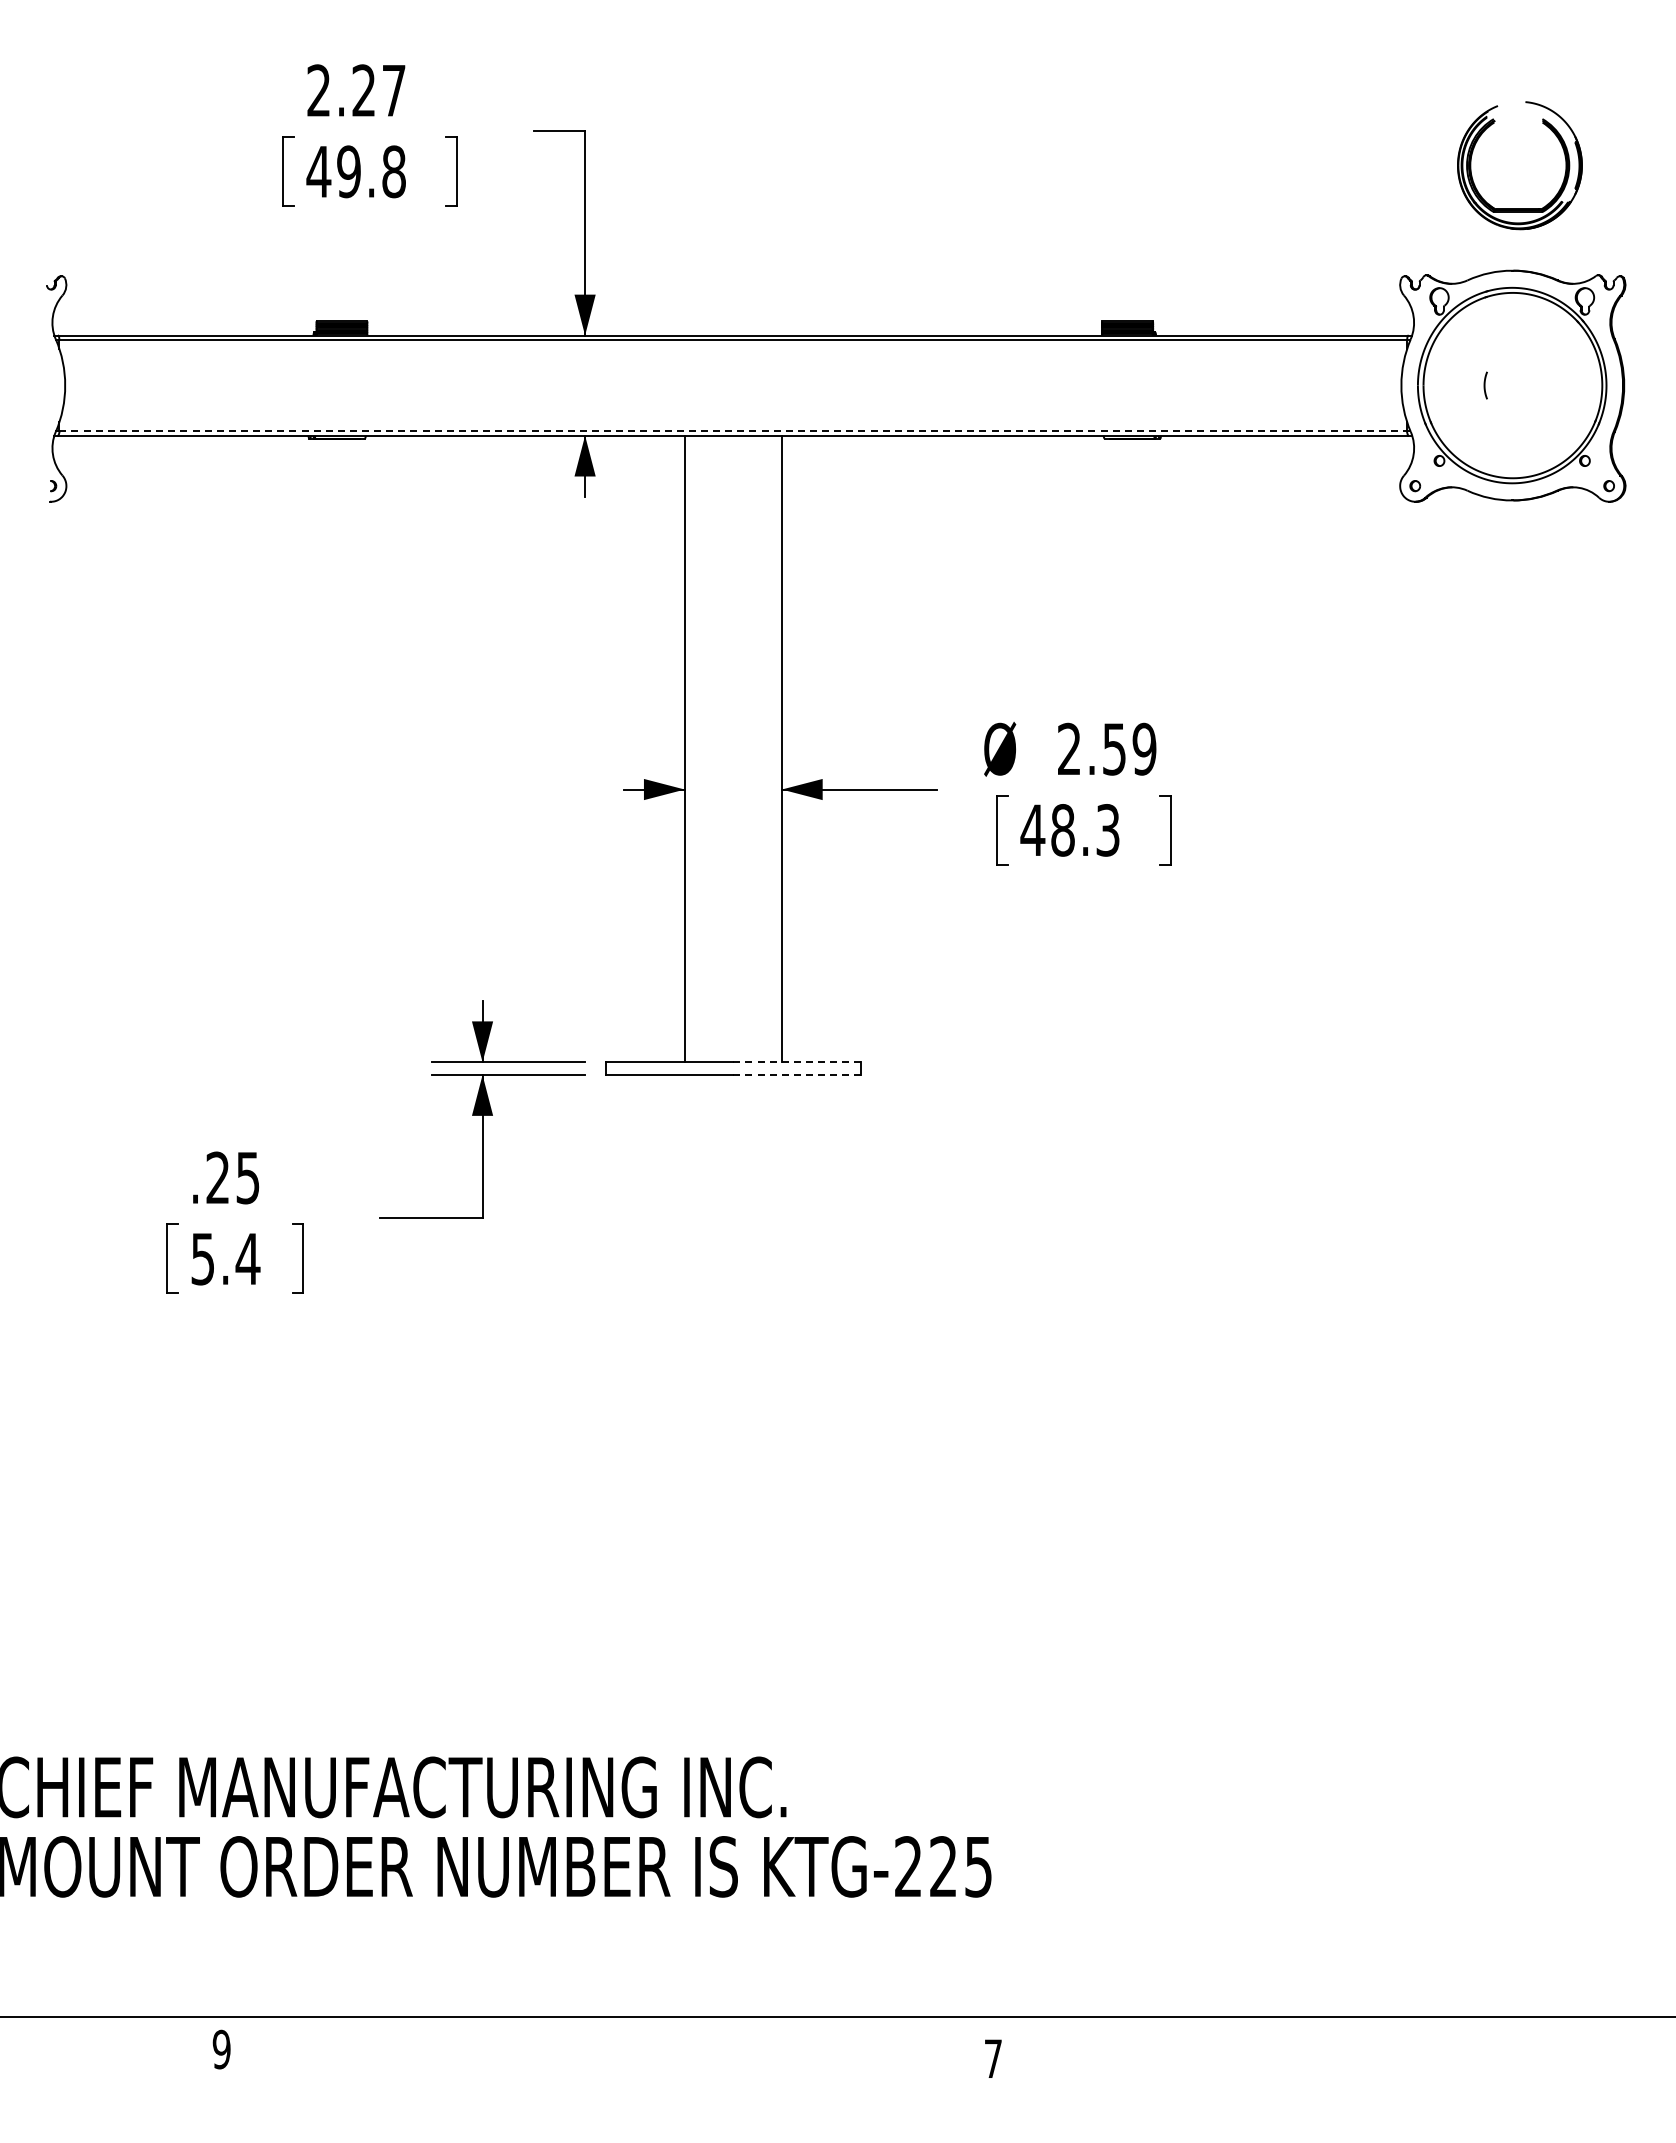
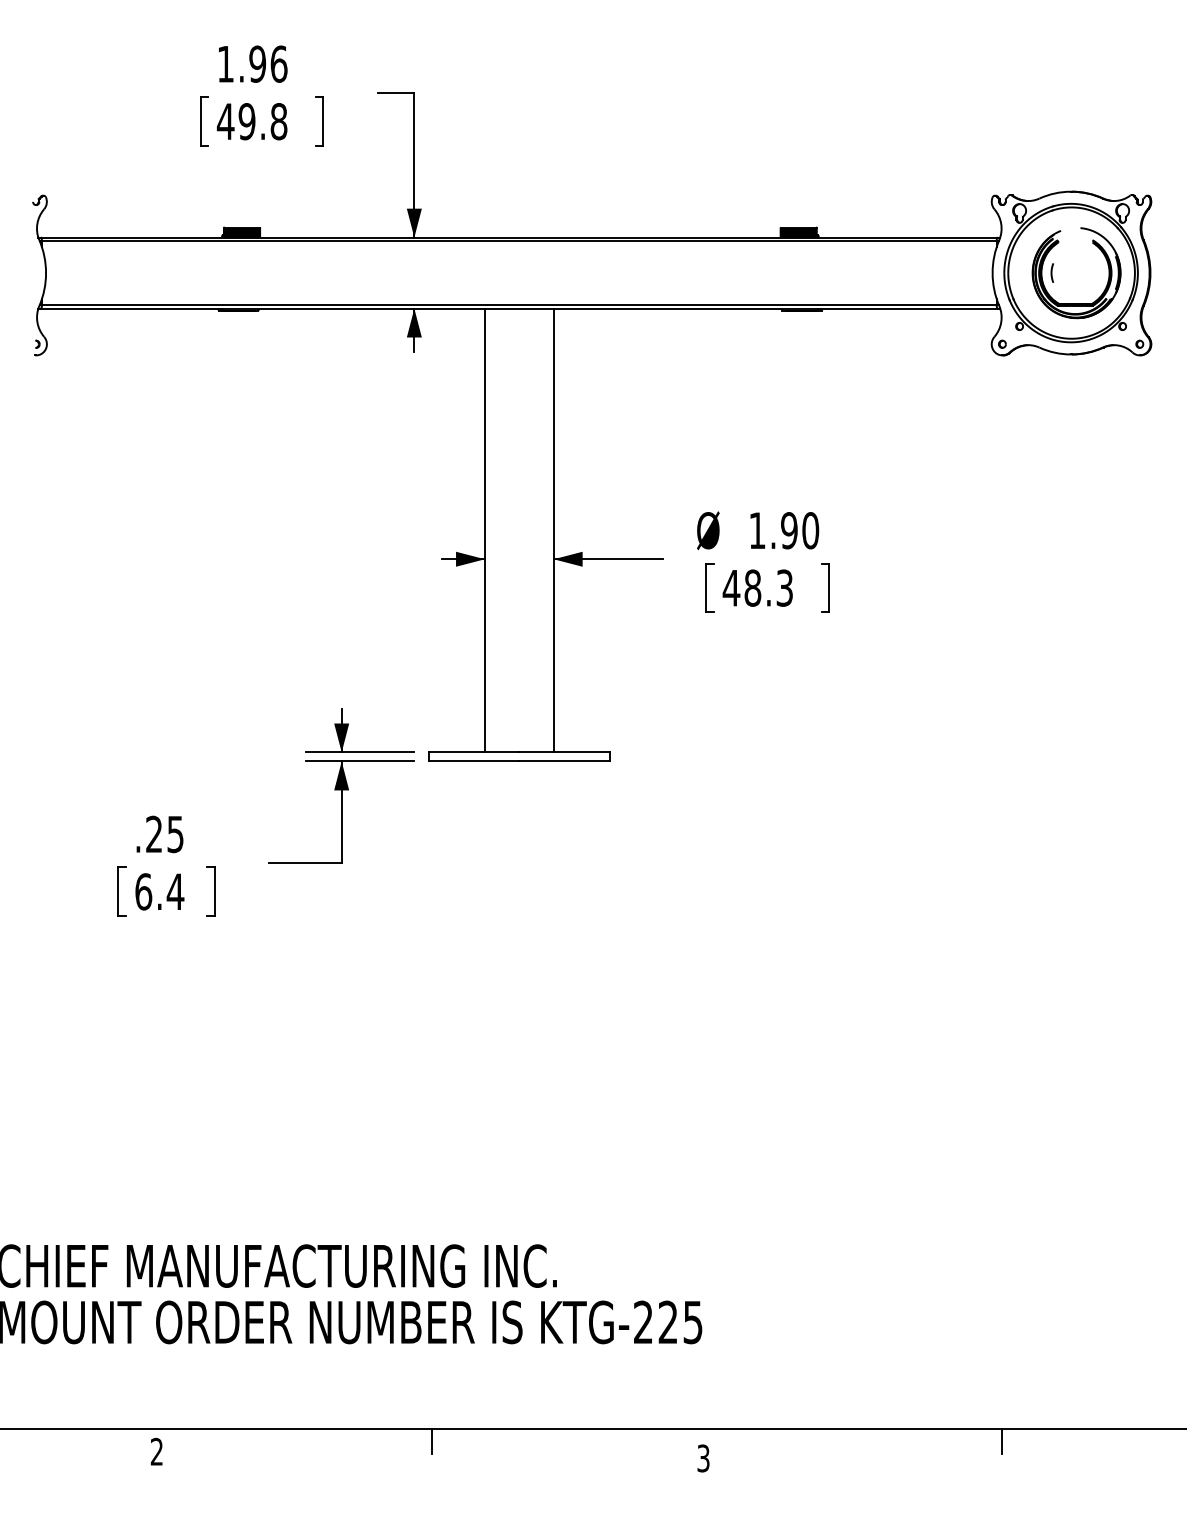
text: (356, 90) -> (252, 64), 2.27 -> 1.96
part: (1519, 208) -> (1076, 303), moved
line: (733, 430) -> (519, 304), dashed -> solid
text: (1107, 748) -> (784, 530), 2.59 -> 1.90
line: (797, 1062) -> (564, 752), dashed -> solid
line: (797, 1075) -> (564, 761), dashed -> solid
text: (203, 1258) -> (144, 891), 5.4 -> 6.4
line: (609, 2034) -> (431, 1441), added
line: (1413, 2034) -> (1001, 1441), added
text: (221, 2049) -> (156, 1451), 9 -> 2
text: (992, 2058) -> (702, 1458), 7 -> 3

